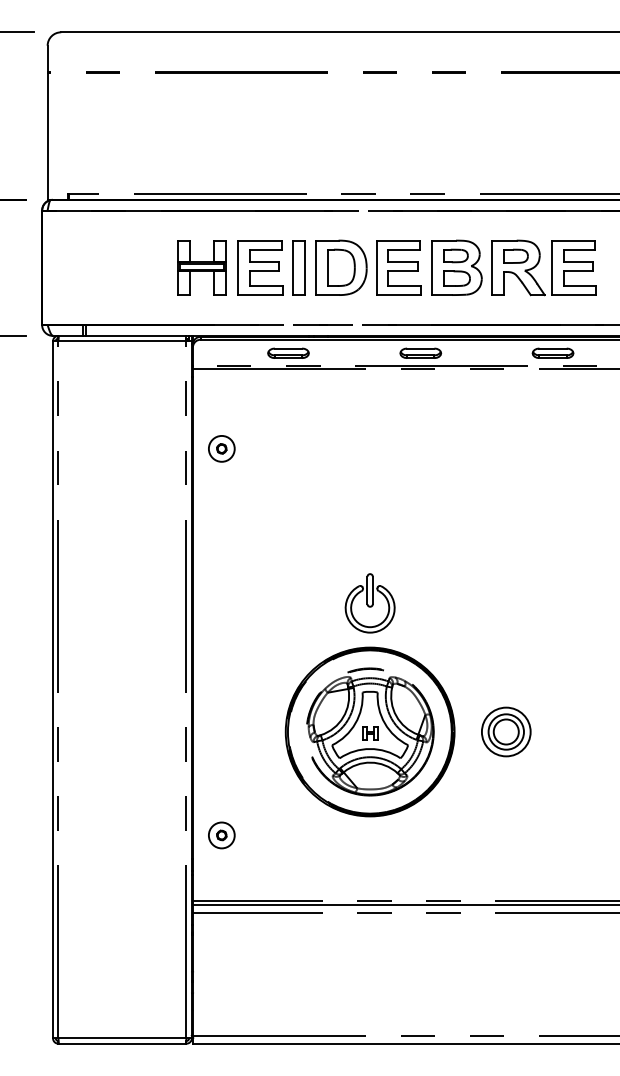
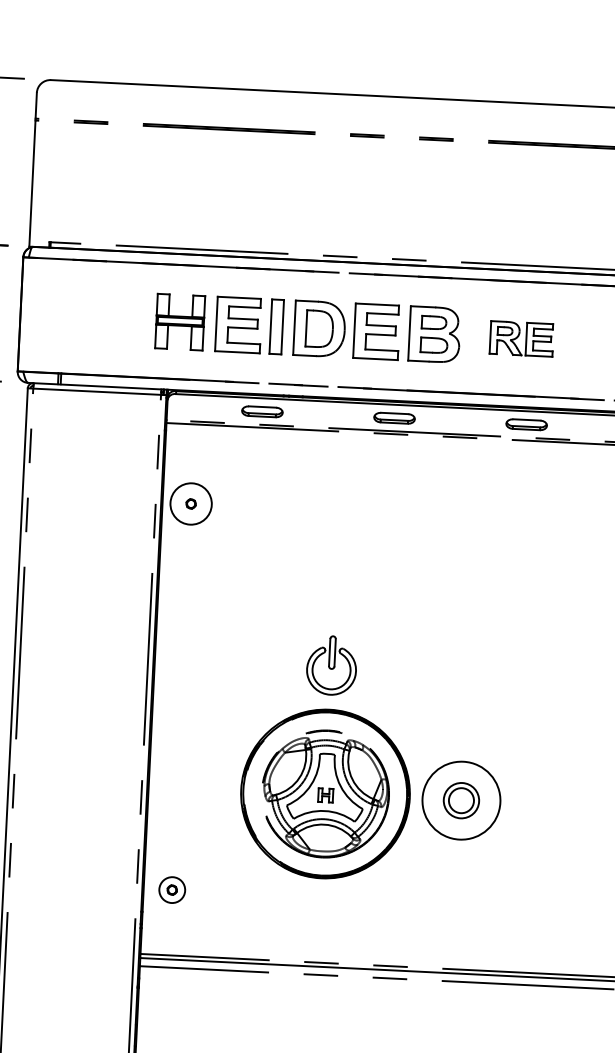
part: (543, 267) -> (521, 338), size x0.6
circle: (221, 448) -> (190, 503), size x1.6
circle: (505, 731) -> (460, 800), size x1.6

